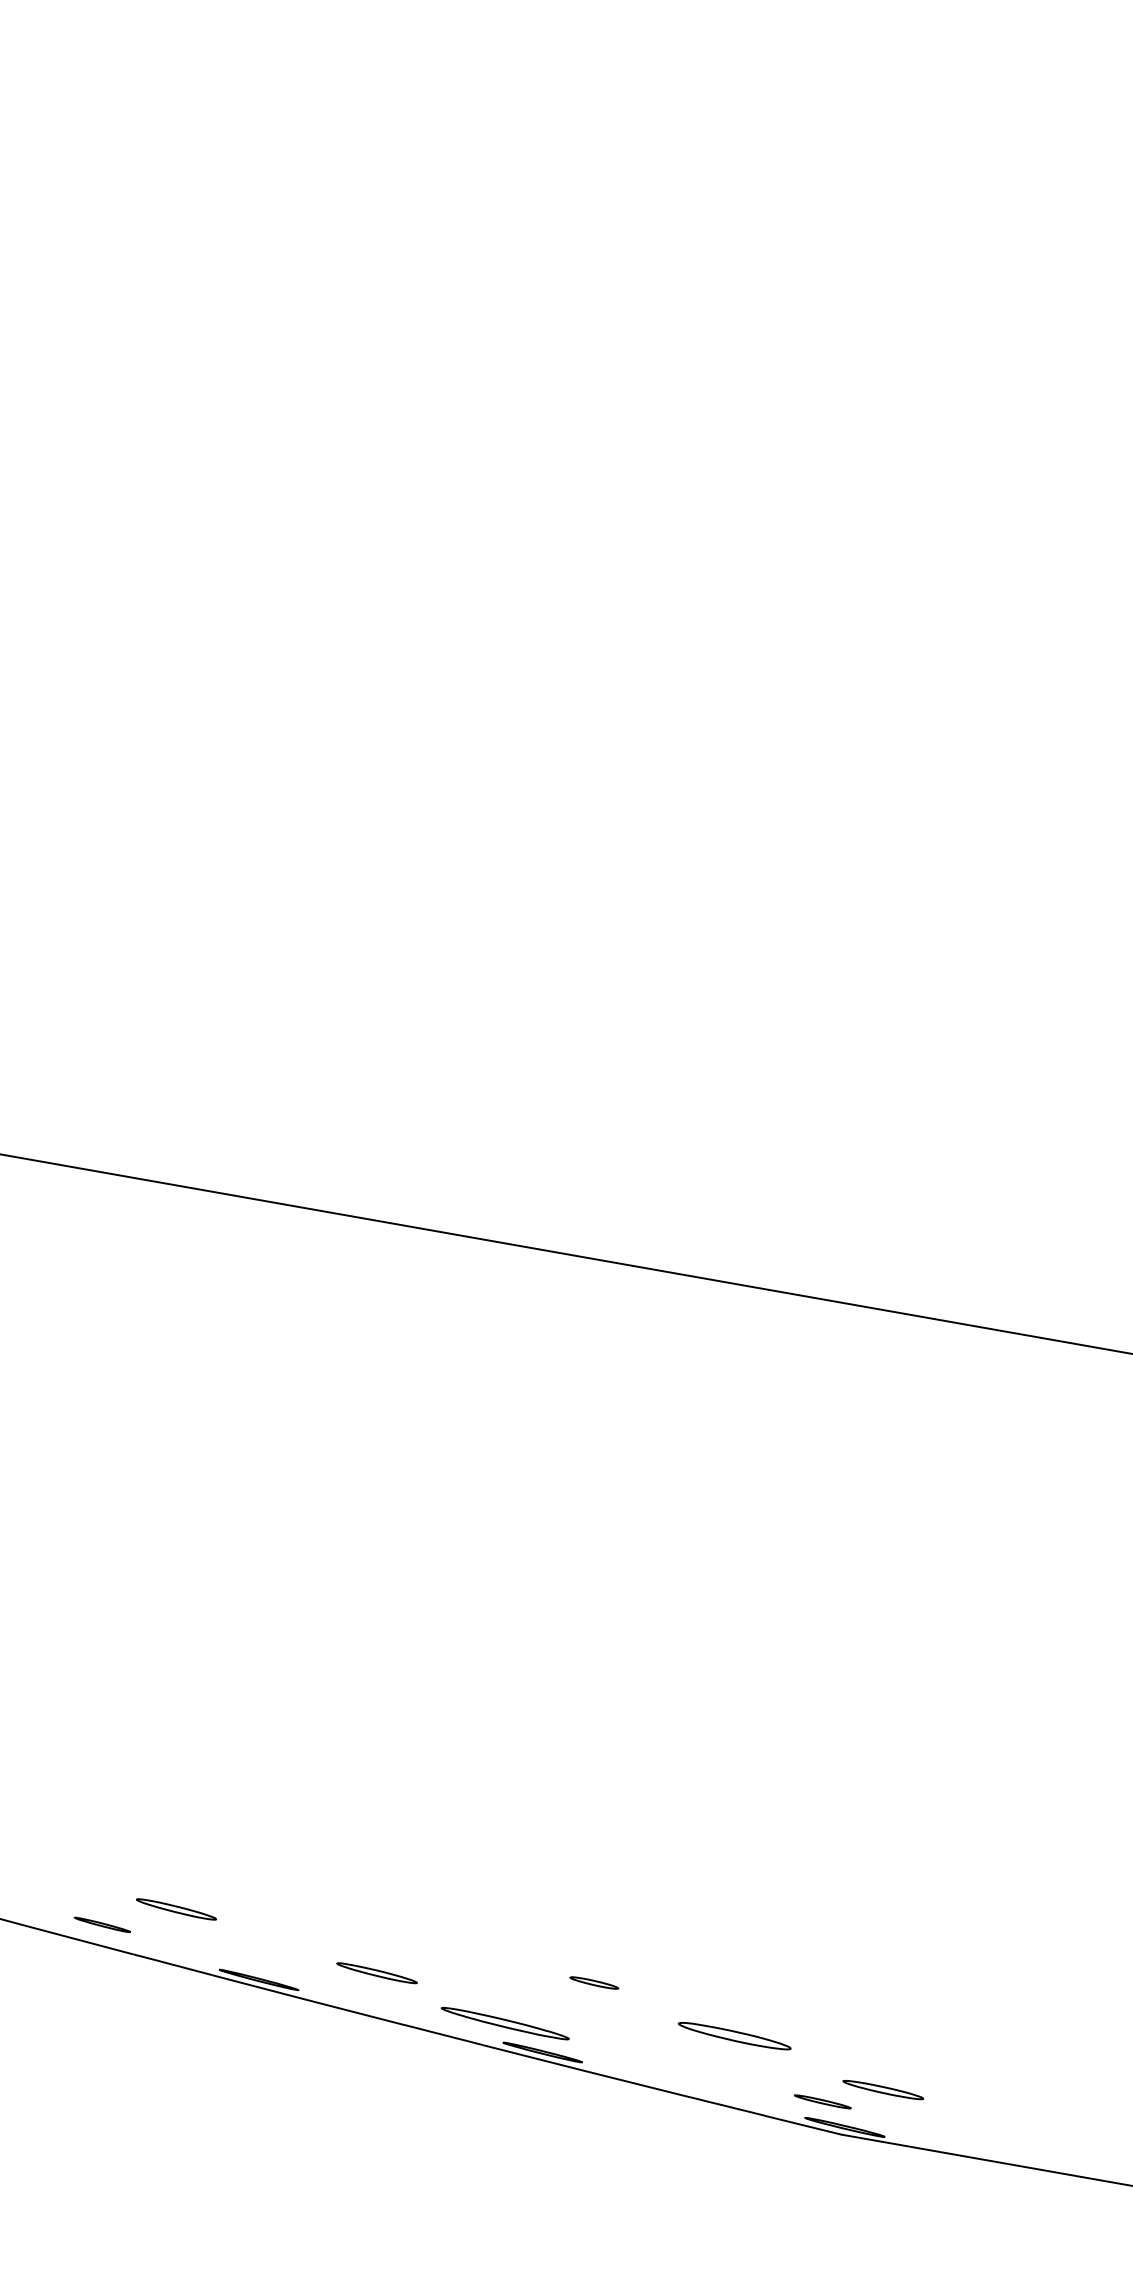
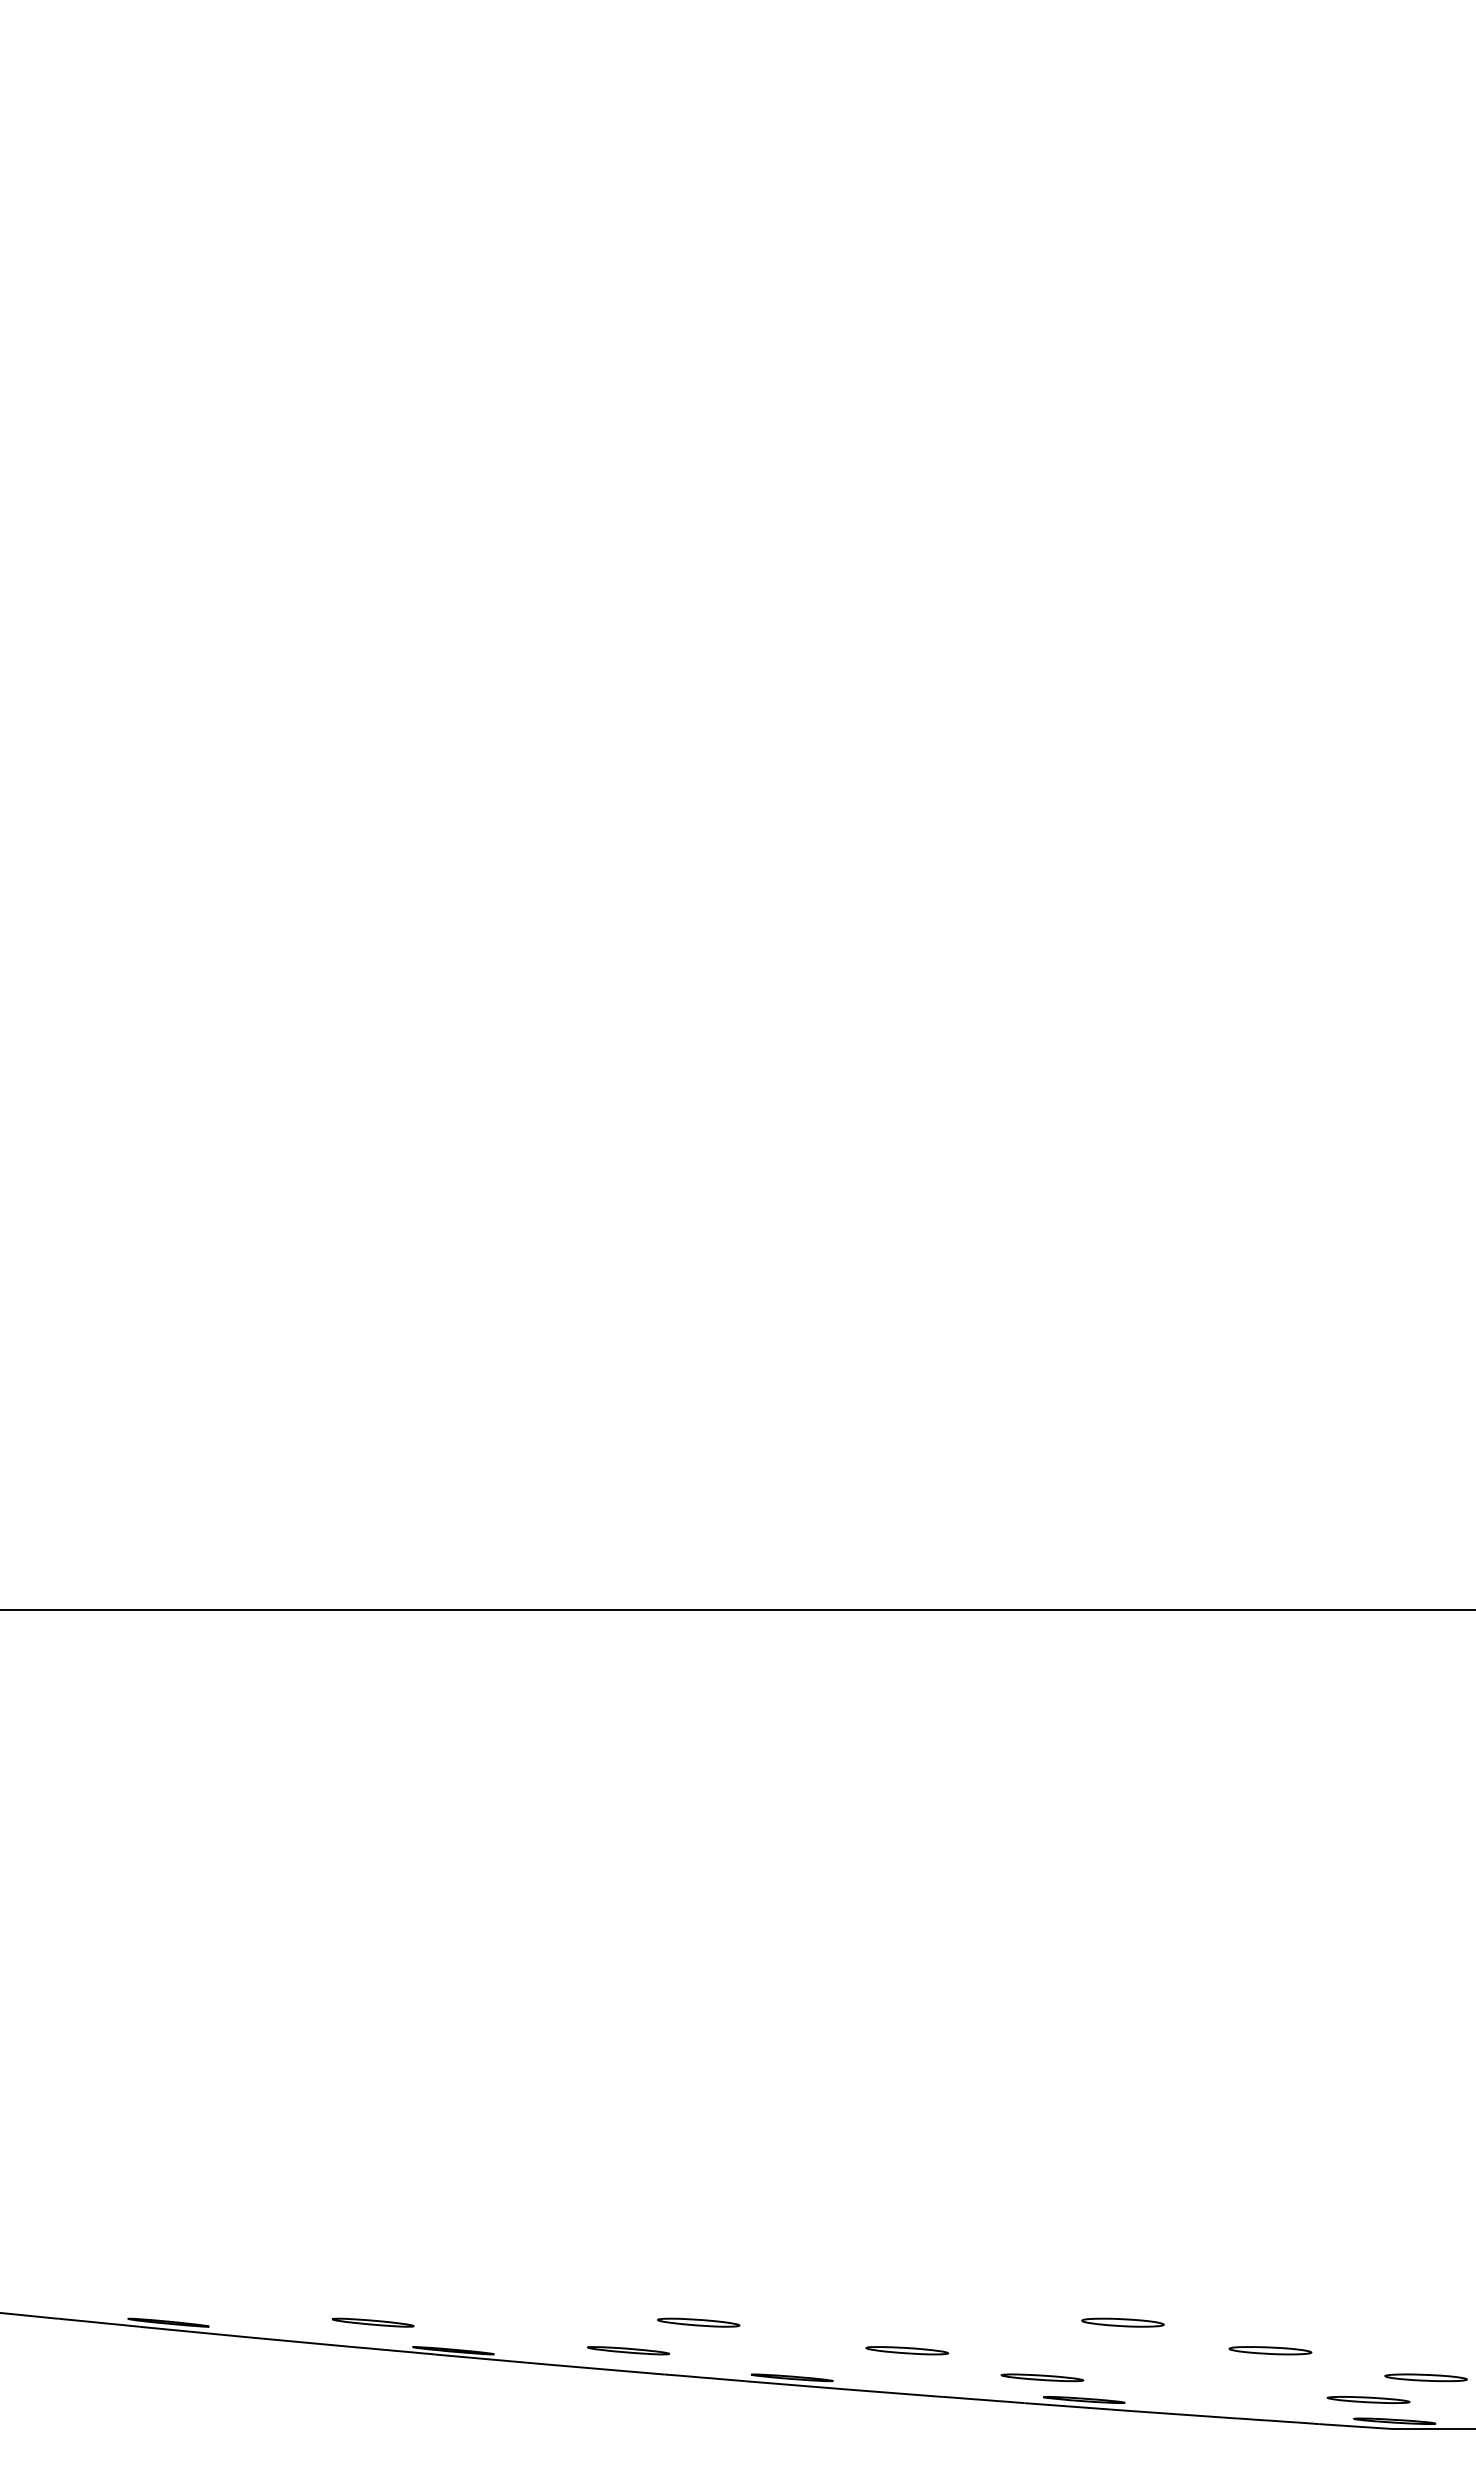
part: (102, 1924) -> (628, 2350), size x1.43
part: (593, 1982) -> (1122, 2322), size x1.67
part: (505, 2023) -> (1042, 2377), size x0.62
part: (734, 2036) -> (1270, 2350), size x0.71
part: (822, 2101) -> (1368, 2399), size x1.43

